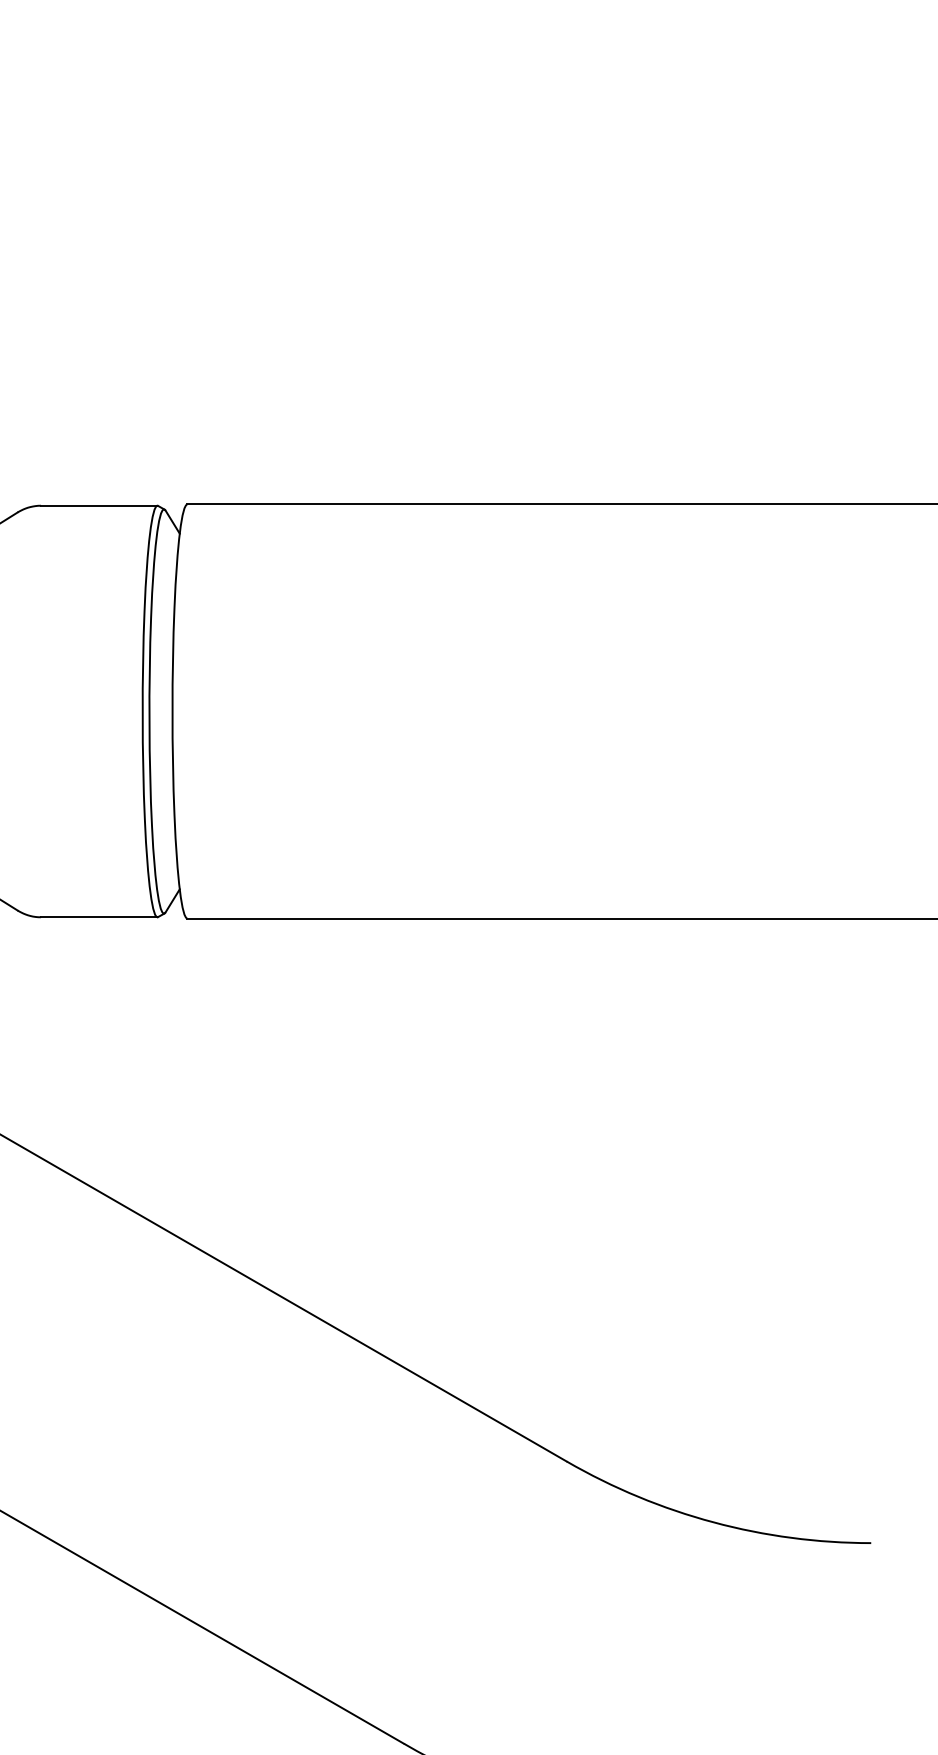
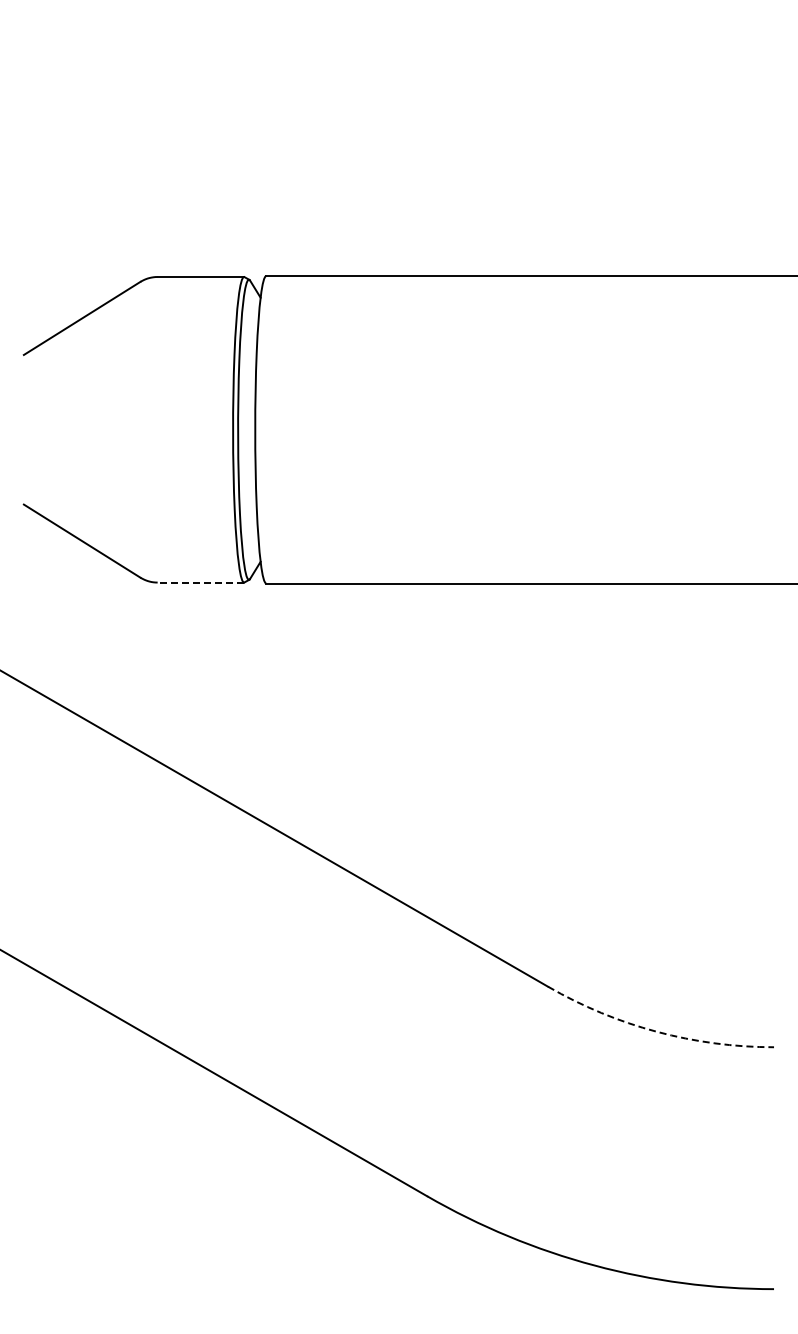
line: (98, 917) -> (200, 582), solid -> dashed
arc: (714, 1521) -> (657, 1031), solid -> dashed

